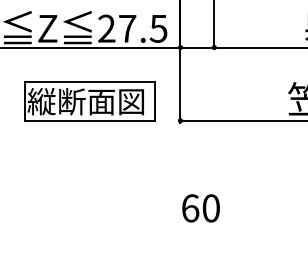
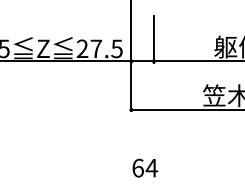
part: (88, 100) -> (70, 96), removed
text: (210, 207) -> (151, 167), 60 -> 64

